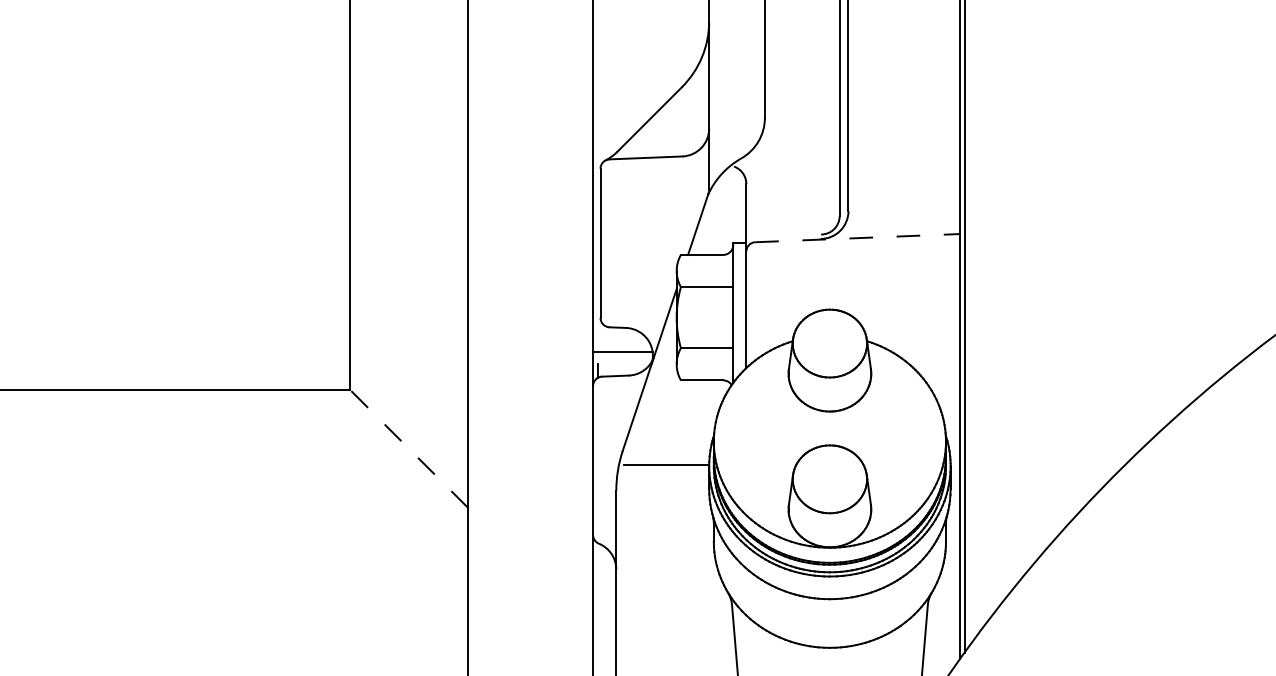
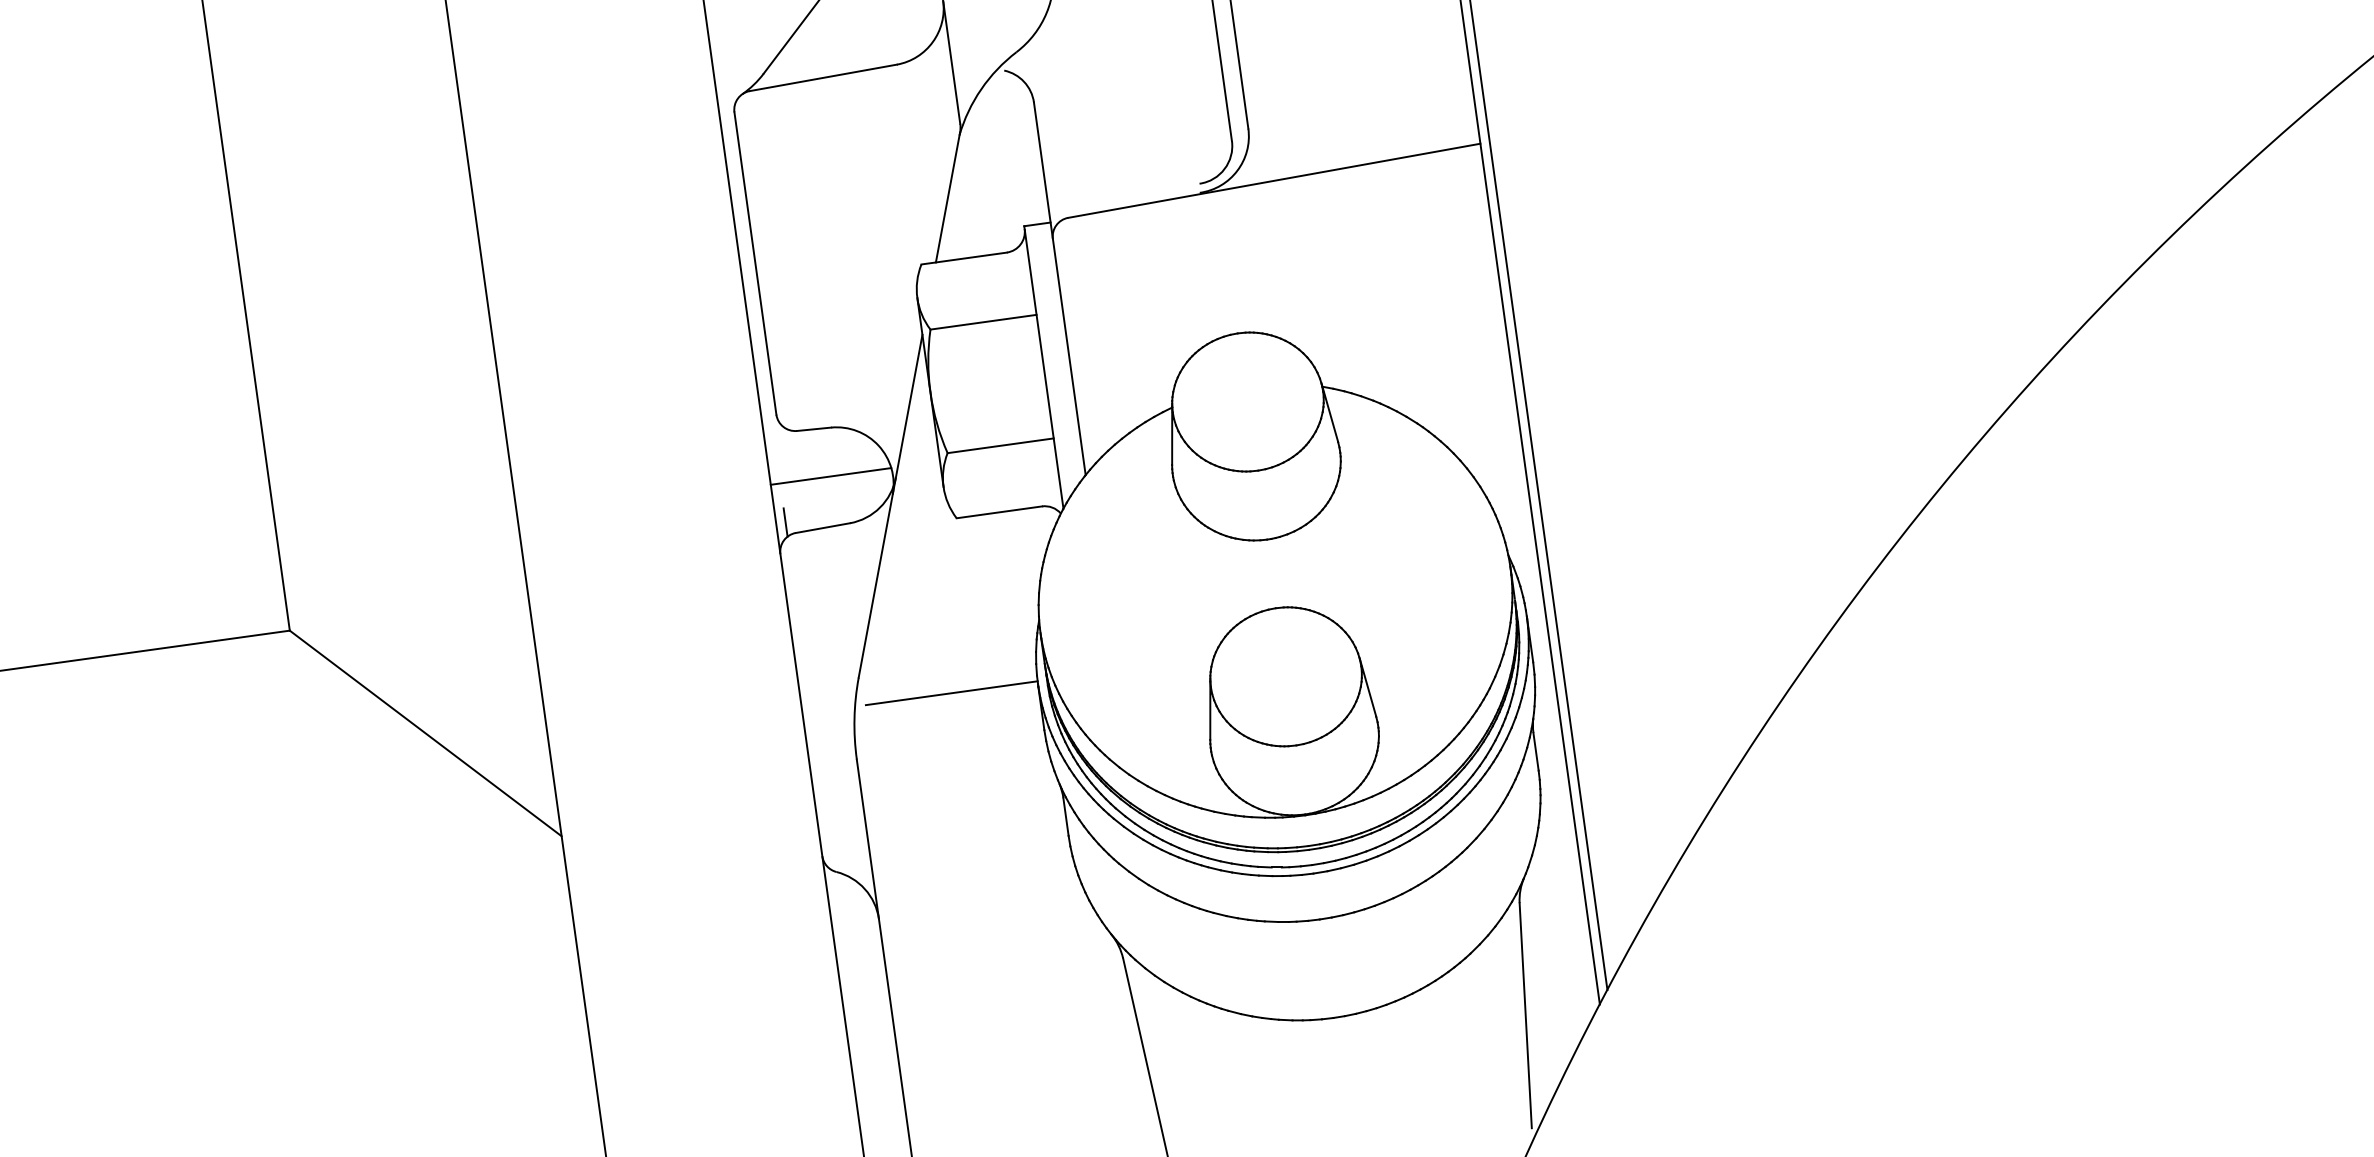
line: (858, 238) -> (1276, 181), dashed -> solid
line: (408, 448) -> (424, 732), dashed -> solid

